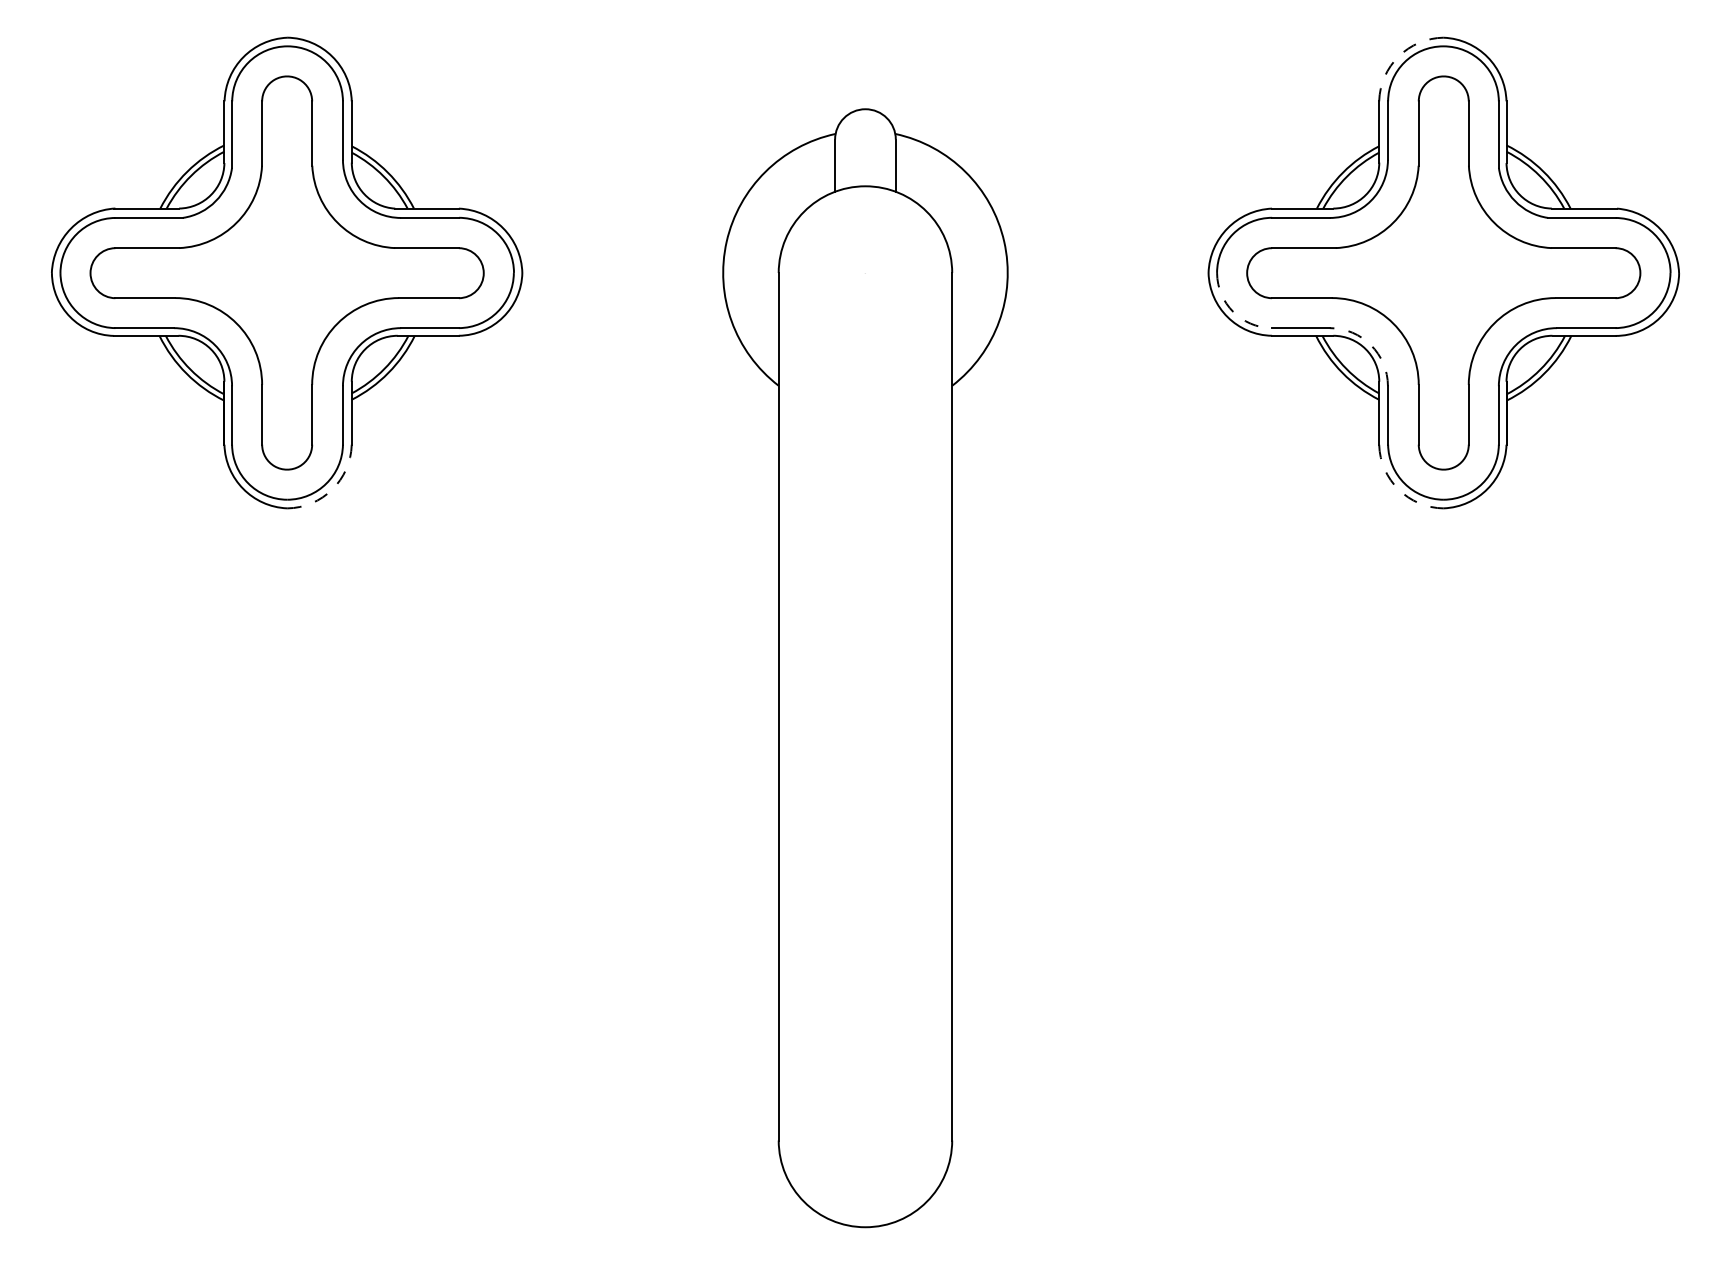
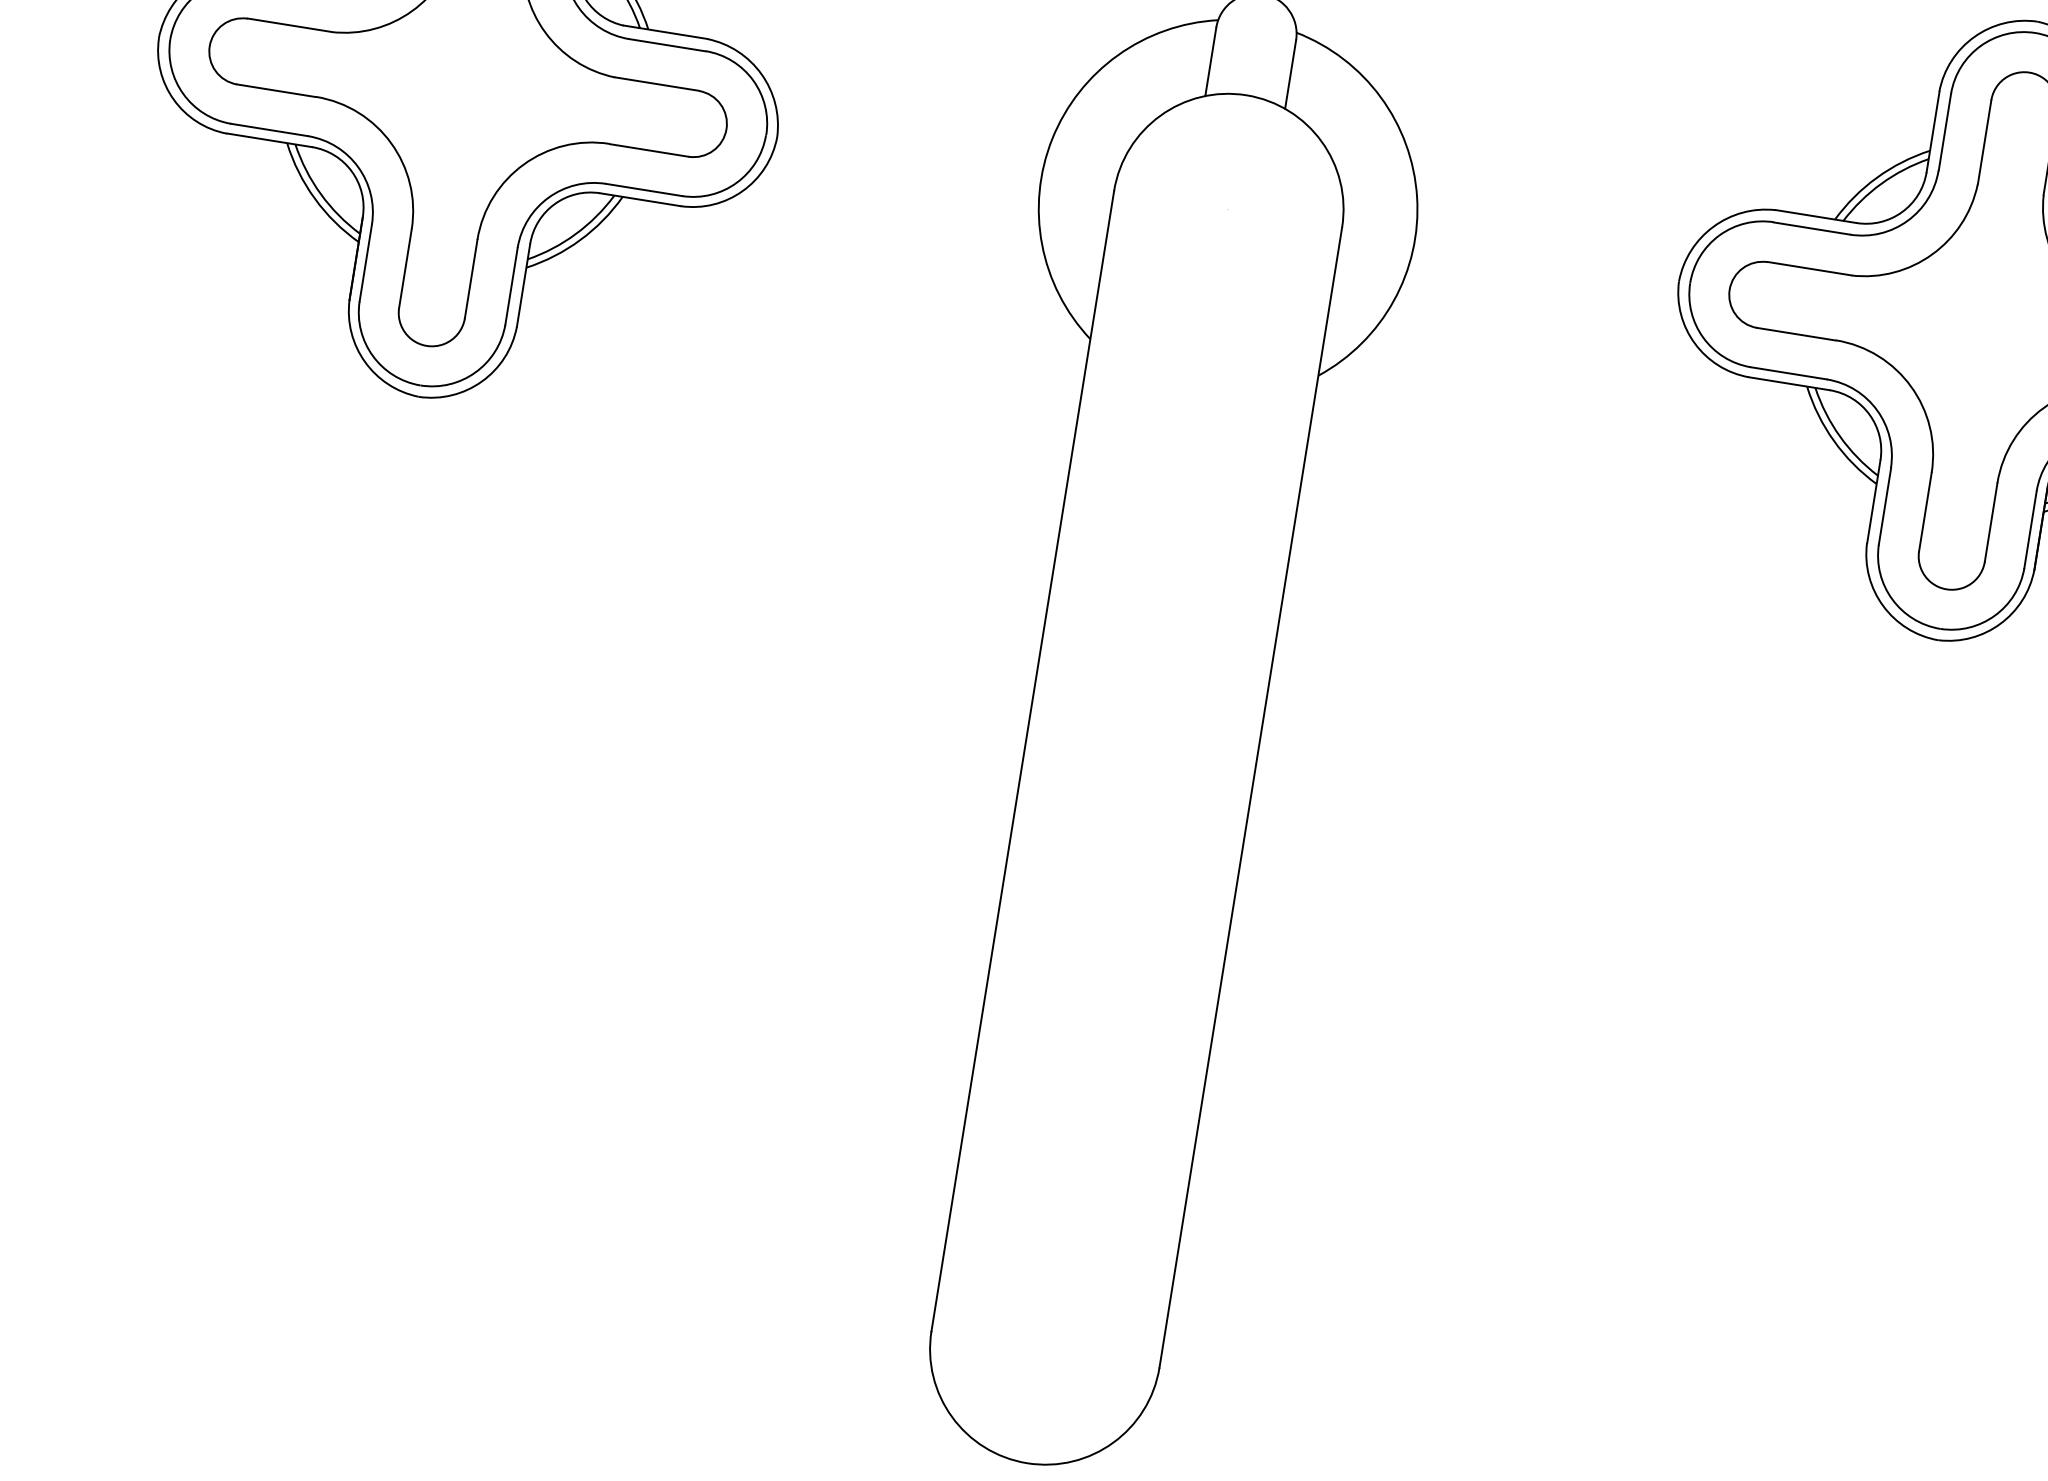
arc: (1398, 56) -> (1974, 36), dashed -> solid
arc: (1233, 311) -> (1703, 337), dashed -> solid
arc: (1370, 345) -> (1876, 410), dashed -> solid
arc: (332, 489) -> (482, 381), dashed -> solid
arc: (1398, 489) -> (1883, 605), dashed -> solid

